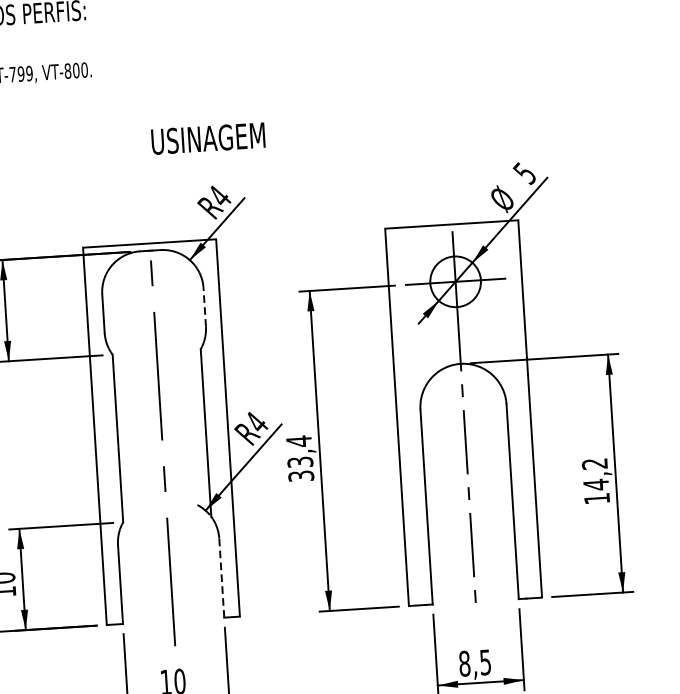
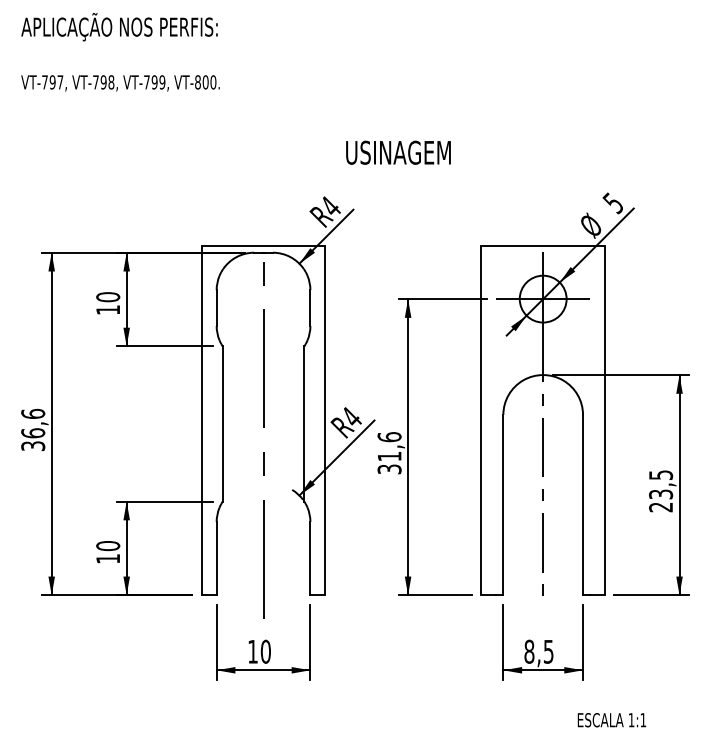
text: (208, 138) -> (398, 152), moved
line: (204, 307) -> (310, 308), dashed -> solid
text: (299, 451) -> (389, 446), 33,4 -> 31,6
text: (596, 481) -> (661, 491), 14,2 -> 23,5
line: (221, 577) -> (310, 558), dashed -> solid

